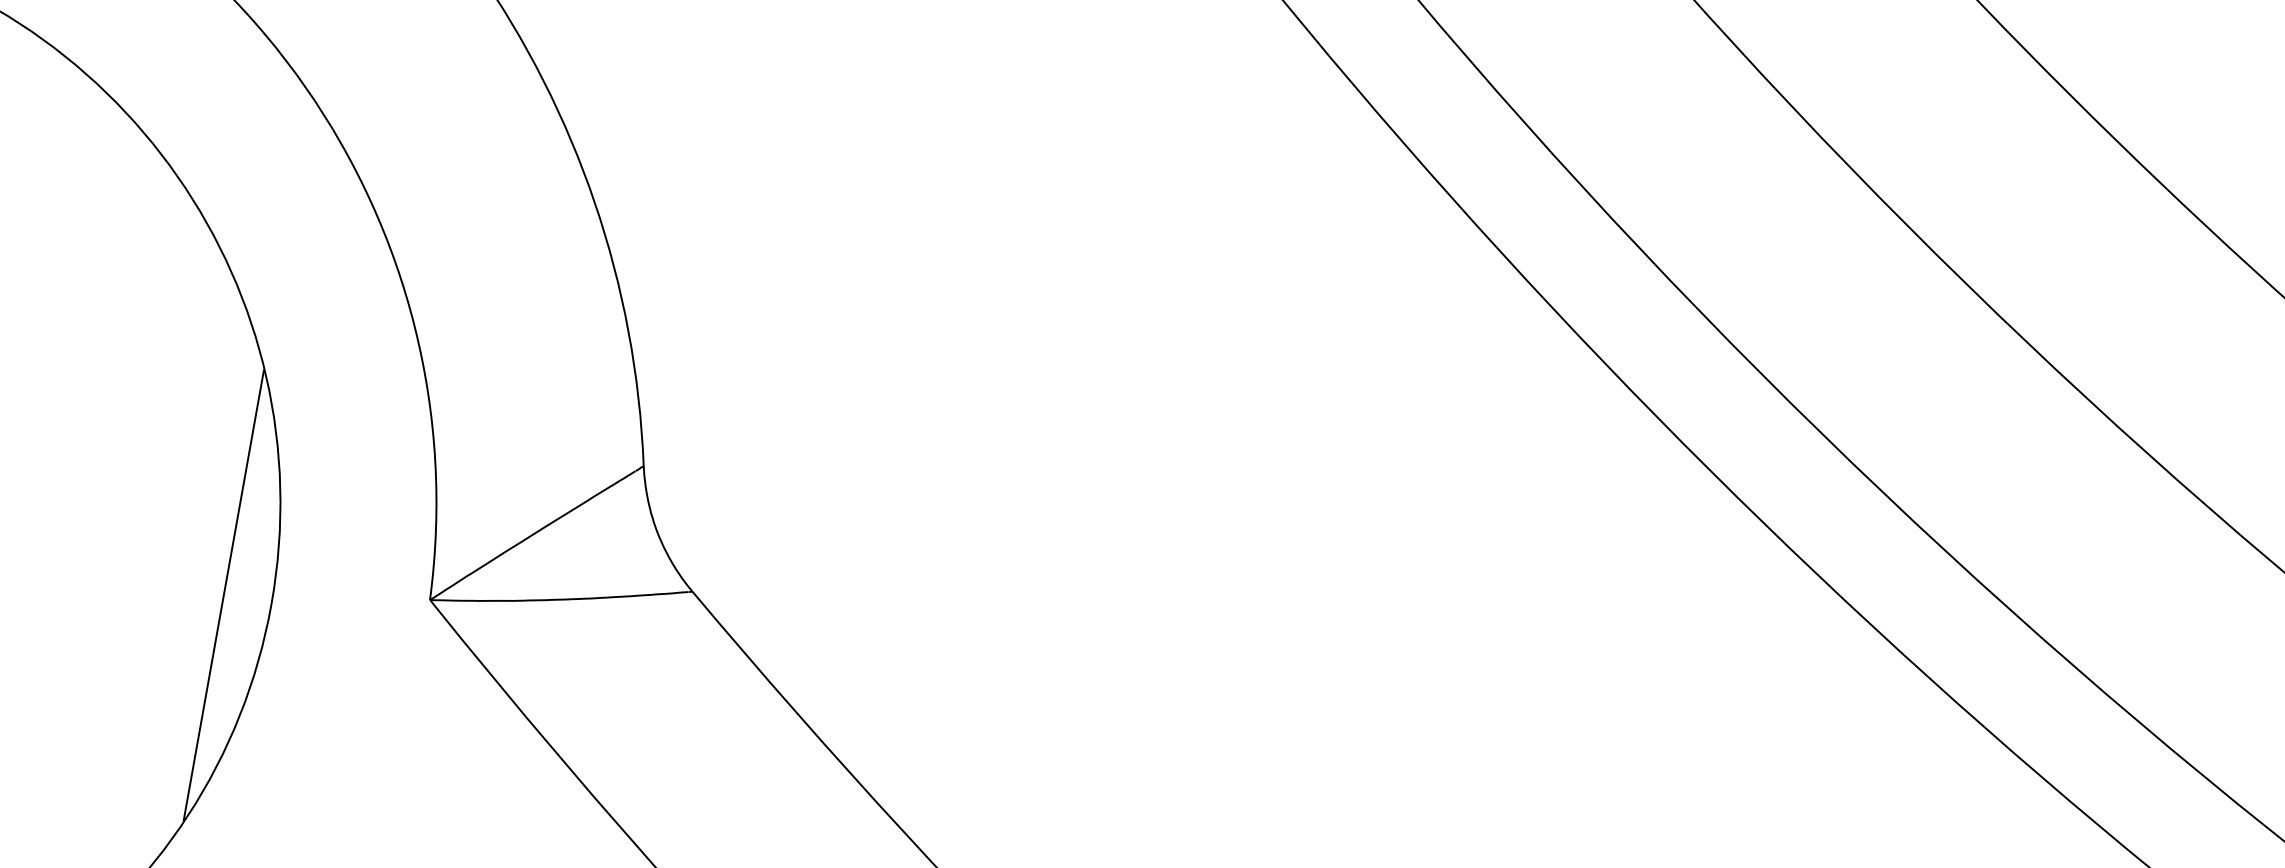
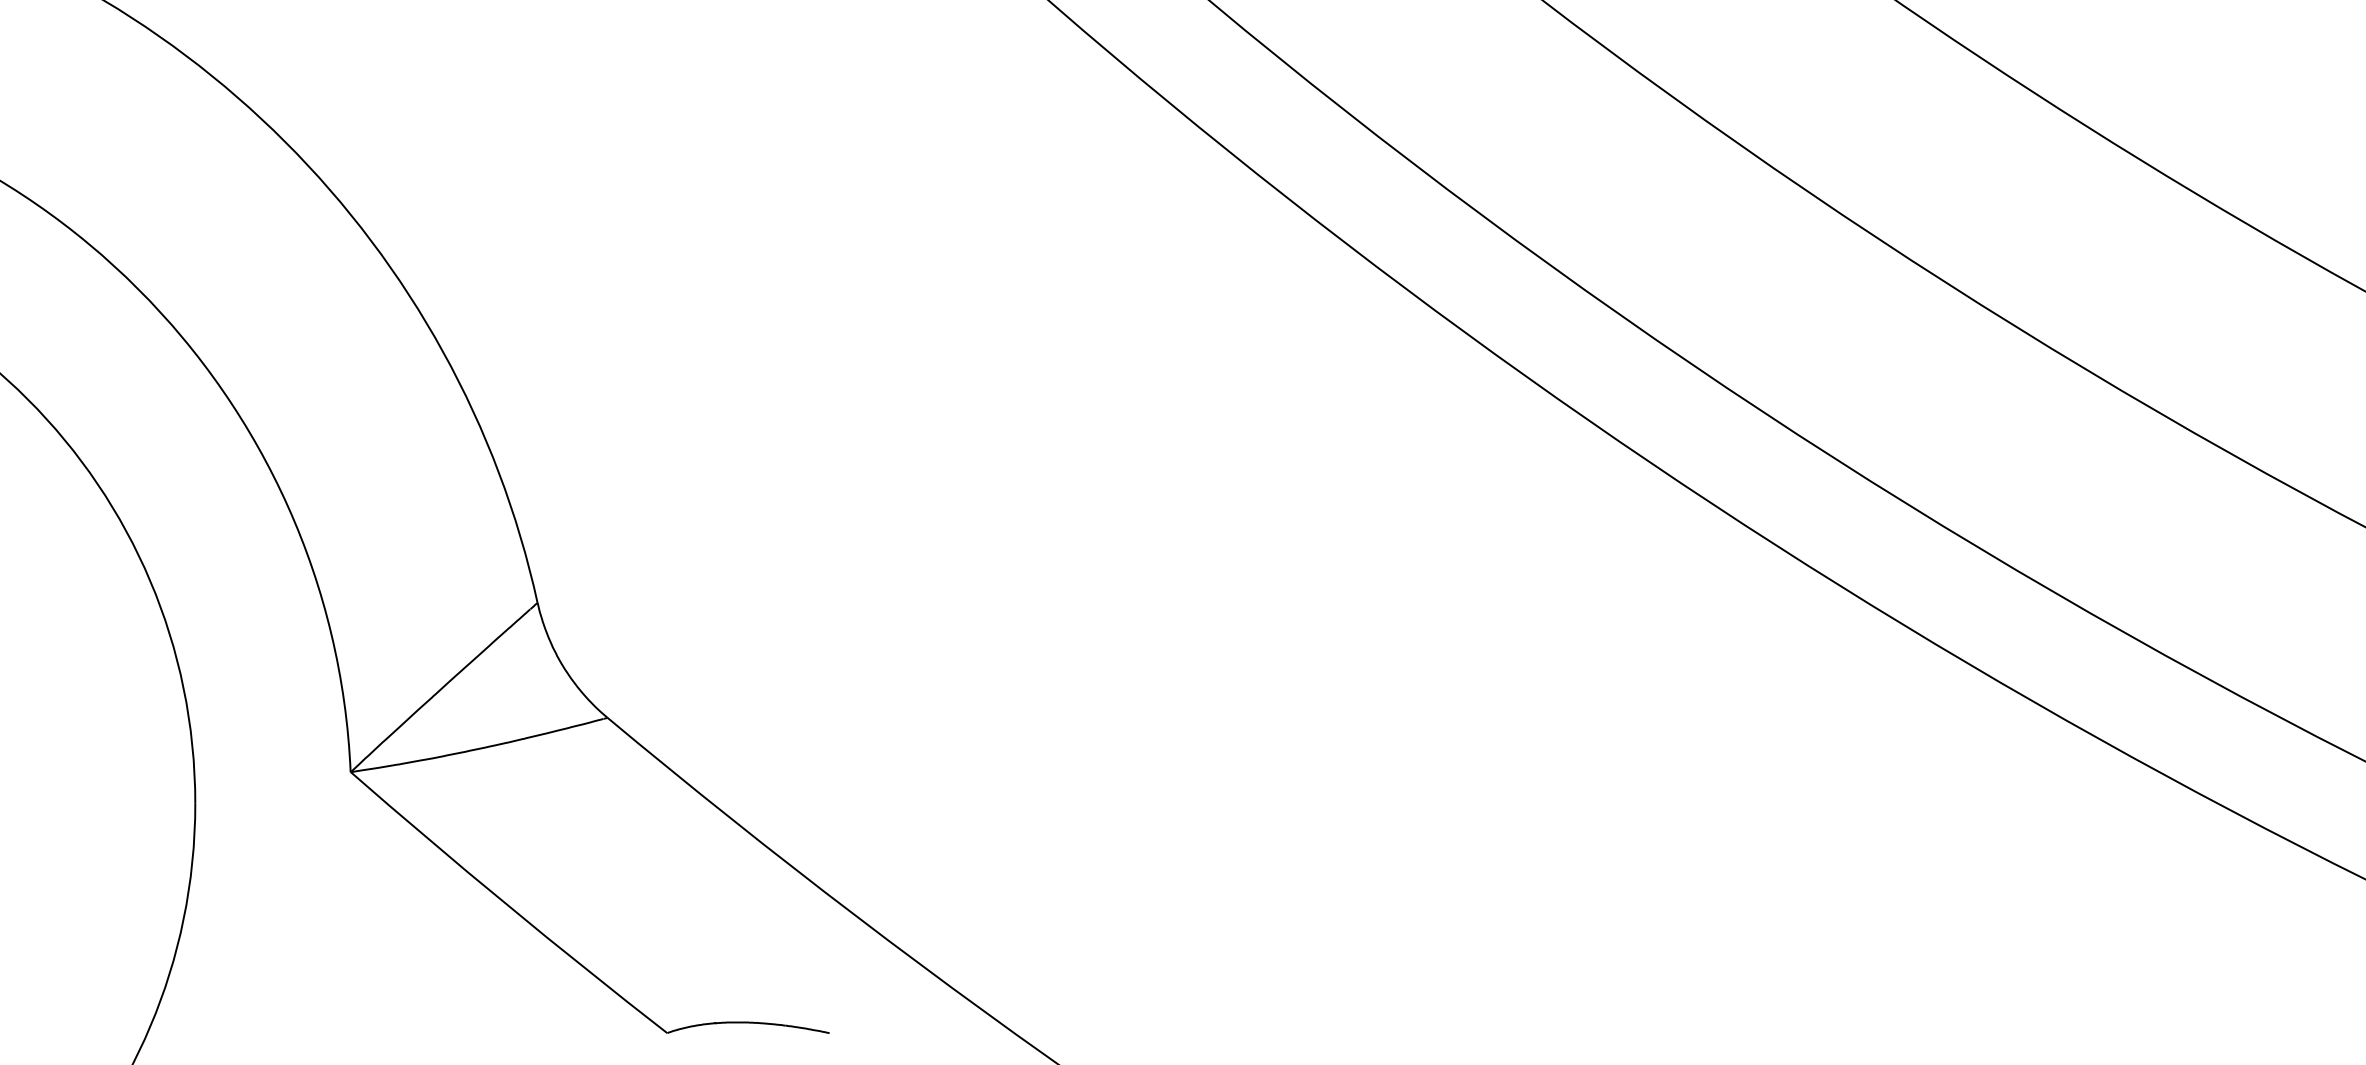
line: (223, 595) -> (146, 803), removed

